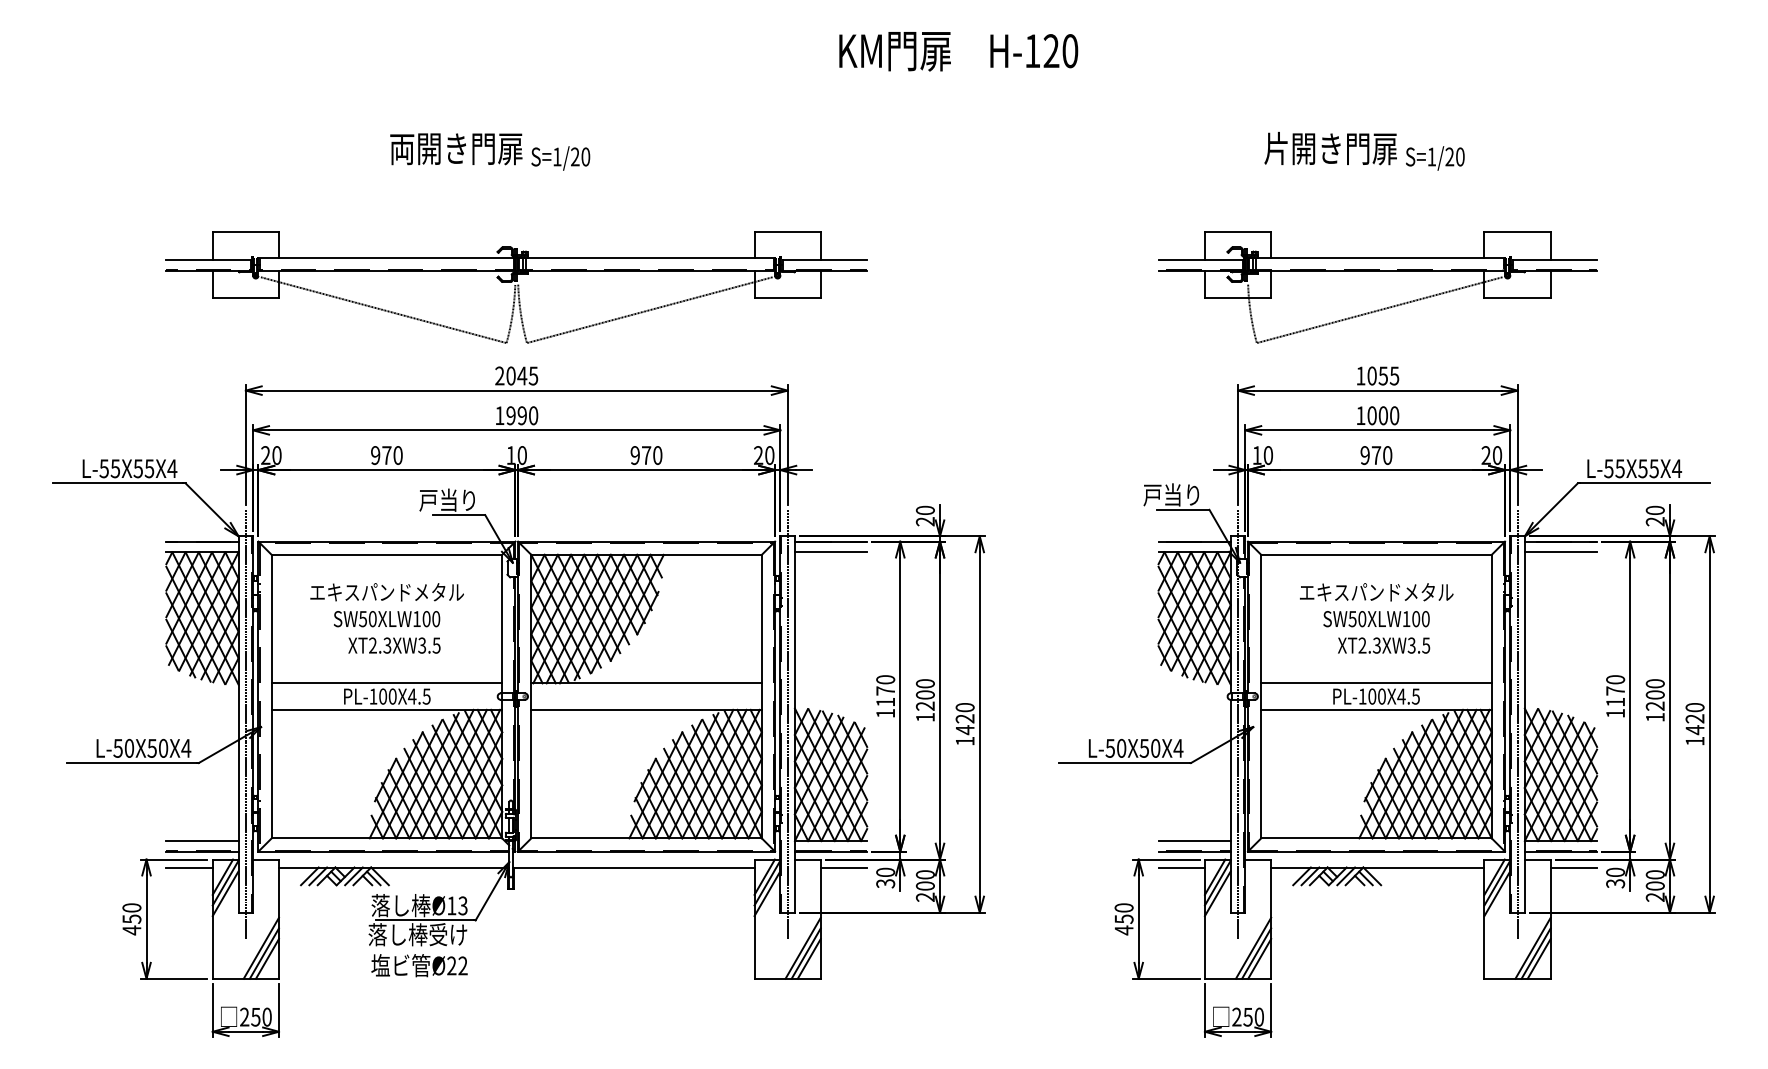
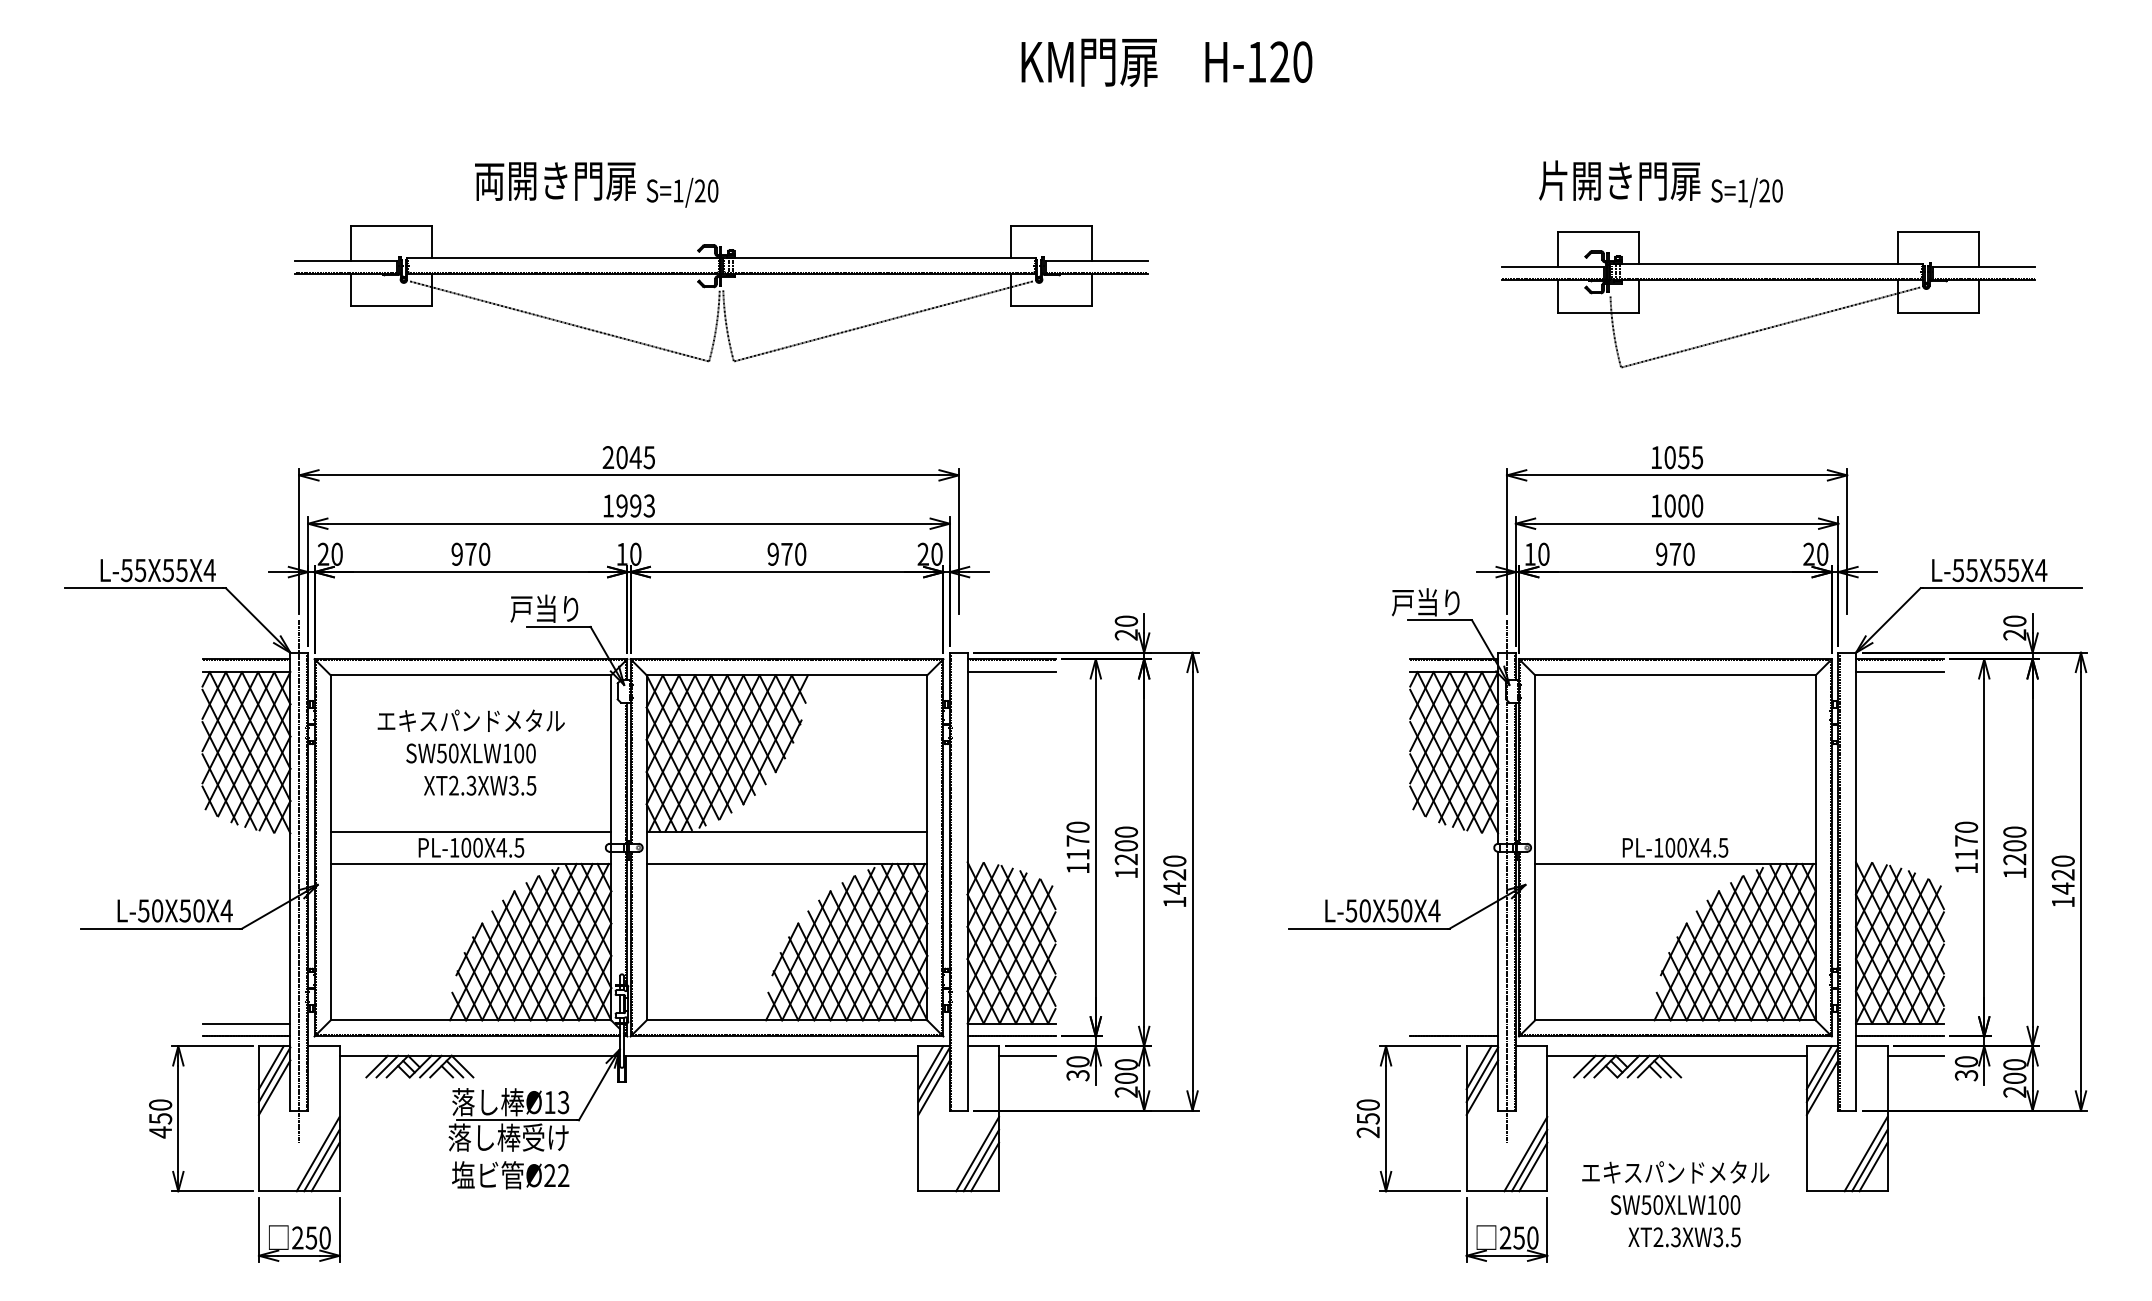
part: (516, 287) -> (721, 293), moved
part: (1377, 287) -> (1767, 299), moved
text: (533, 415) -> (649, 505), 1990 -> 1993
text: (1376, 618) -> (1675, 1204), moved
line: (1376, 683) -> (1675, 831), removed
line: (787, 724) -> (958, 881), removed
line: (1517, 724) -> (1847, 881), removed
line: (1194, 841) -> (1453, 1024), removed
line: (189, 867) -> (230, 1055), removed
line: (1181, 867) -> (1438, 1055), removed
text: (1123, 930) -> (1367, 1132), 450 -> 250

